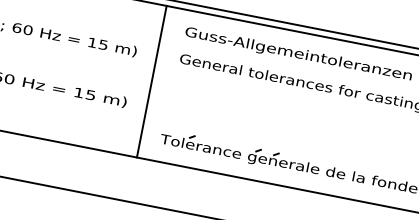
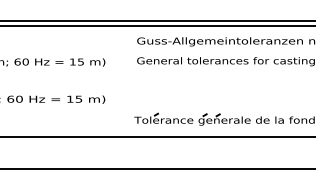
line: (152, 80) -> (120, 80), removed

